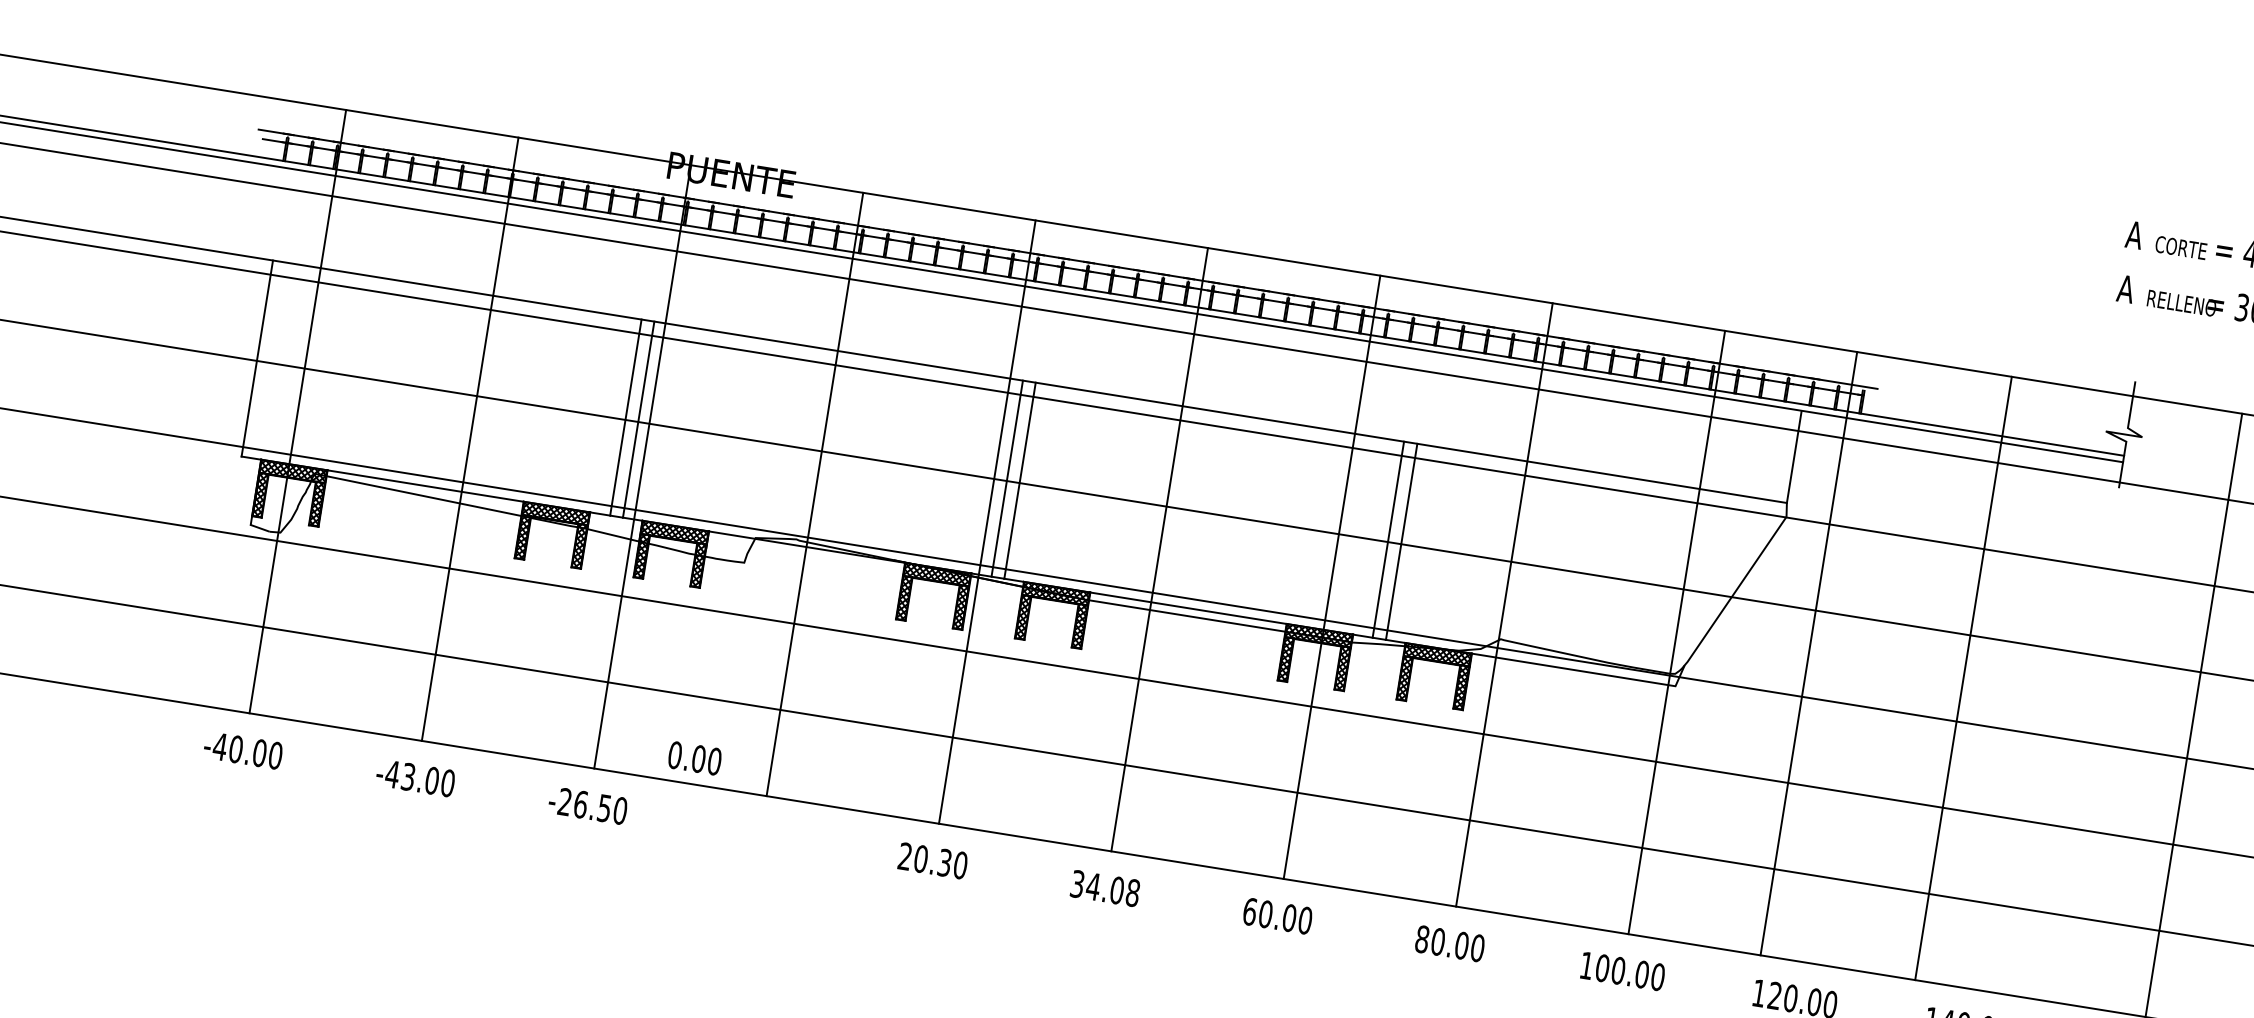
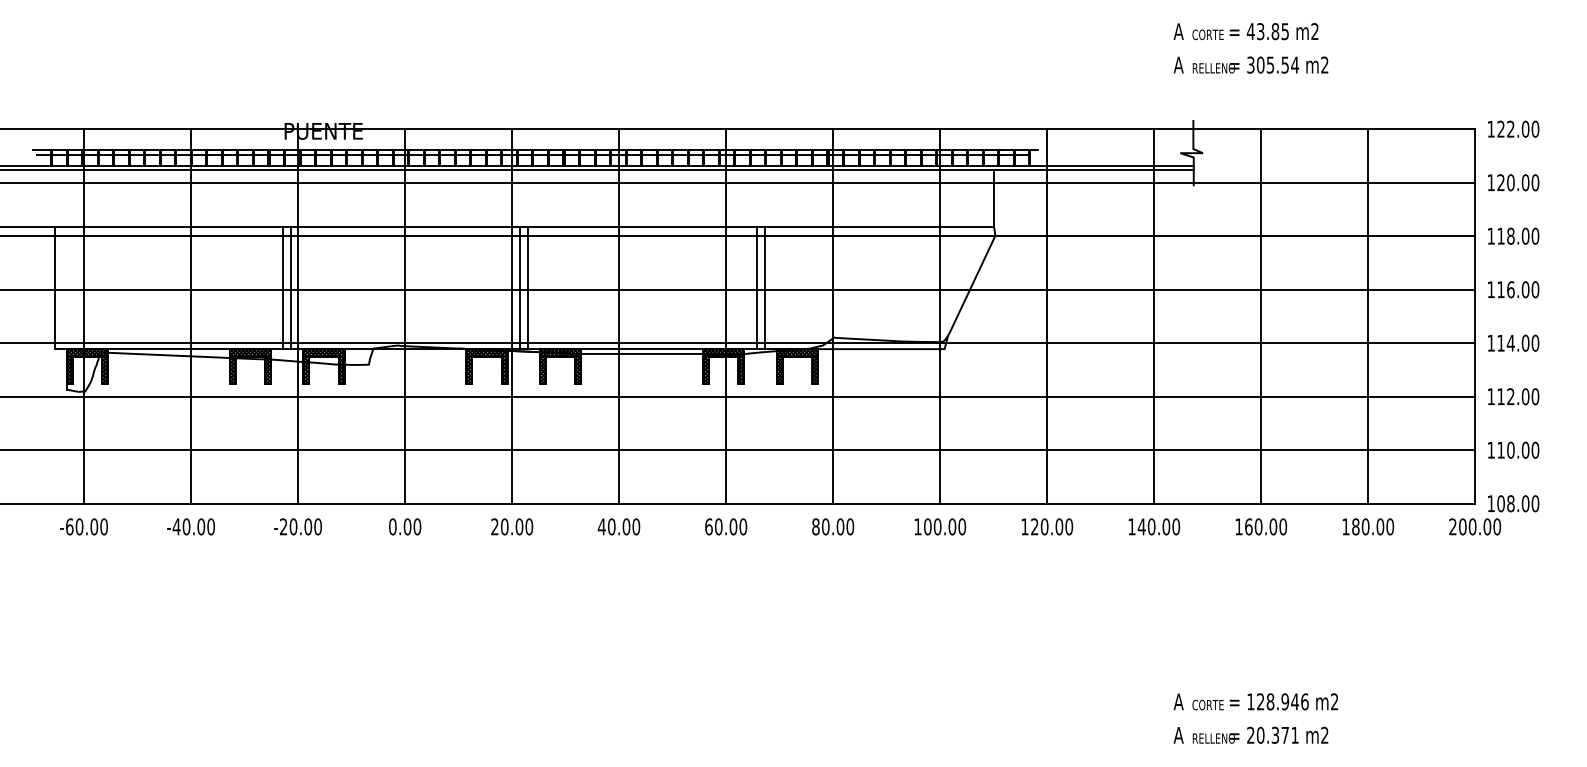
line: (1809, 653) -> (1047, 316), moved
line: (1964, 678) -> (1154, 316), moved
text: (220, 746) -> (69, 526), -40.00 -> -60.00
text: (695, 757) -> (405, 526), moved
text: (408, 776) -> (186, 526), -43.00 -> -40.00
text: (592, 805) -> (300, 526), -26.50 -> -20.00
text: (944, 862) -> (519, 526), 20.30 -> 20.00
text: (1104, 887) -> (618, 526), 34.08 -> 40.00

